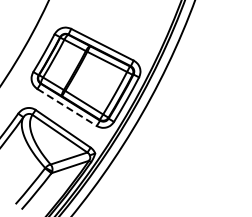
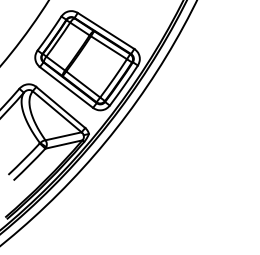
line: (67, 107) -> (66, 87), dashed -> solid

